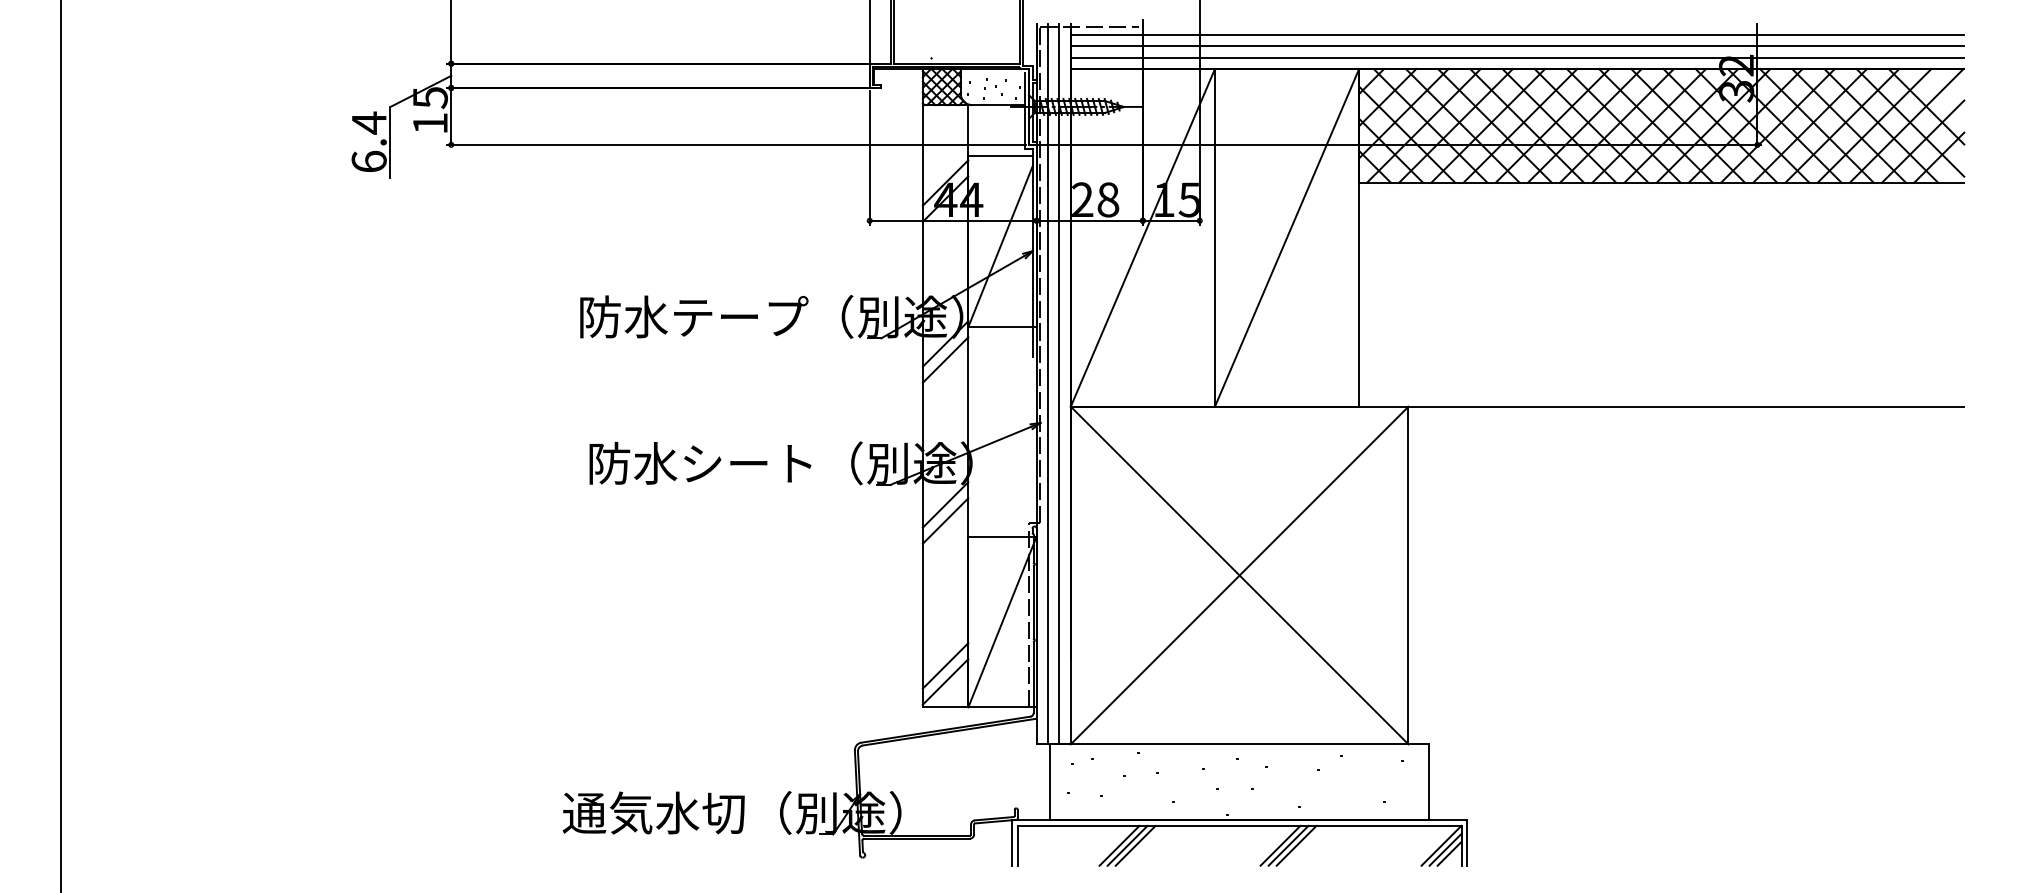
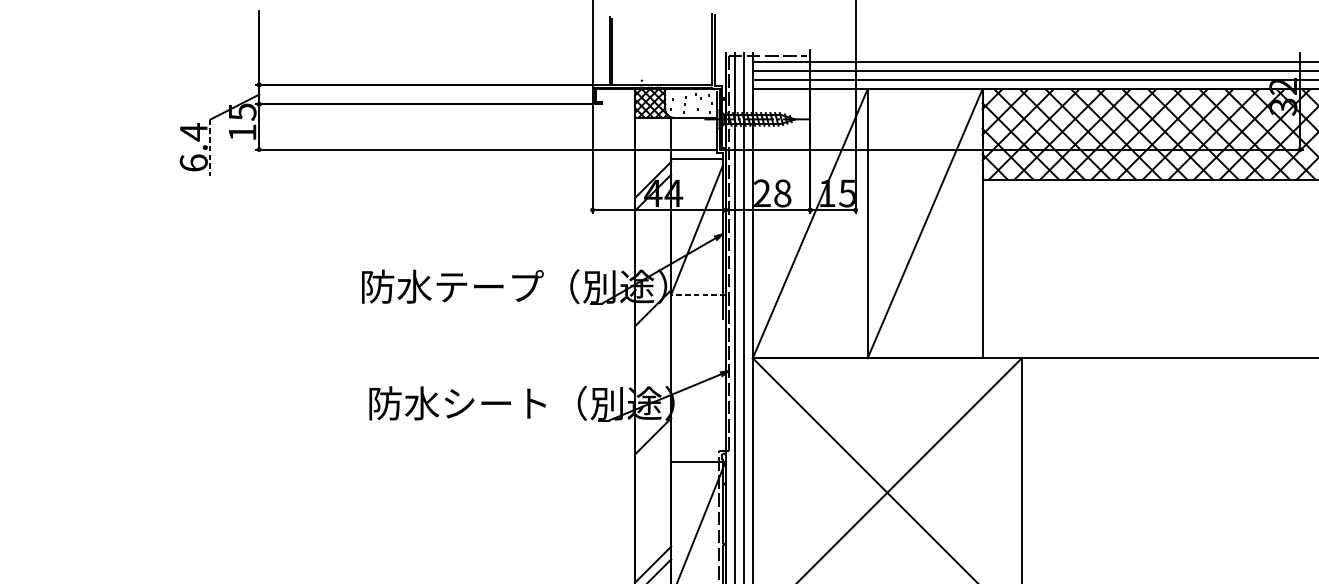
line: (390, 142) -> (210, 147), solid -> dashed
line: (1002, 327) -> (698, 295), solid -> dashed
line: (945, 359) -> (652, 320), removed
line: (945, 520) -> (652, 448), removed

